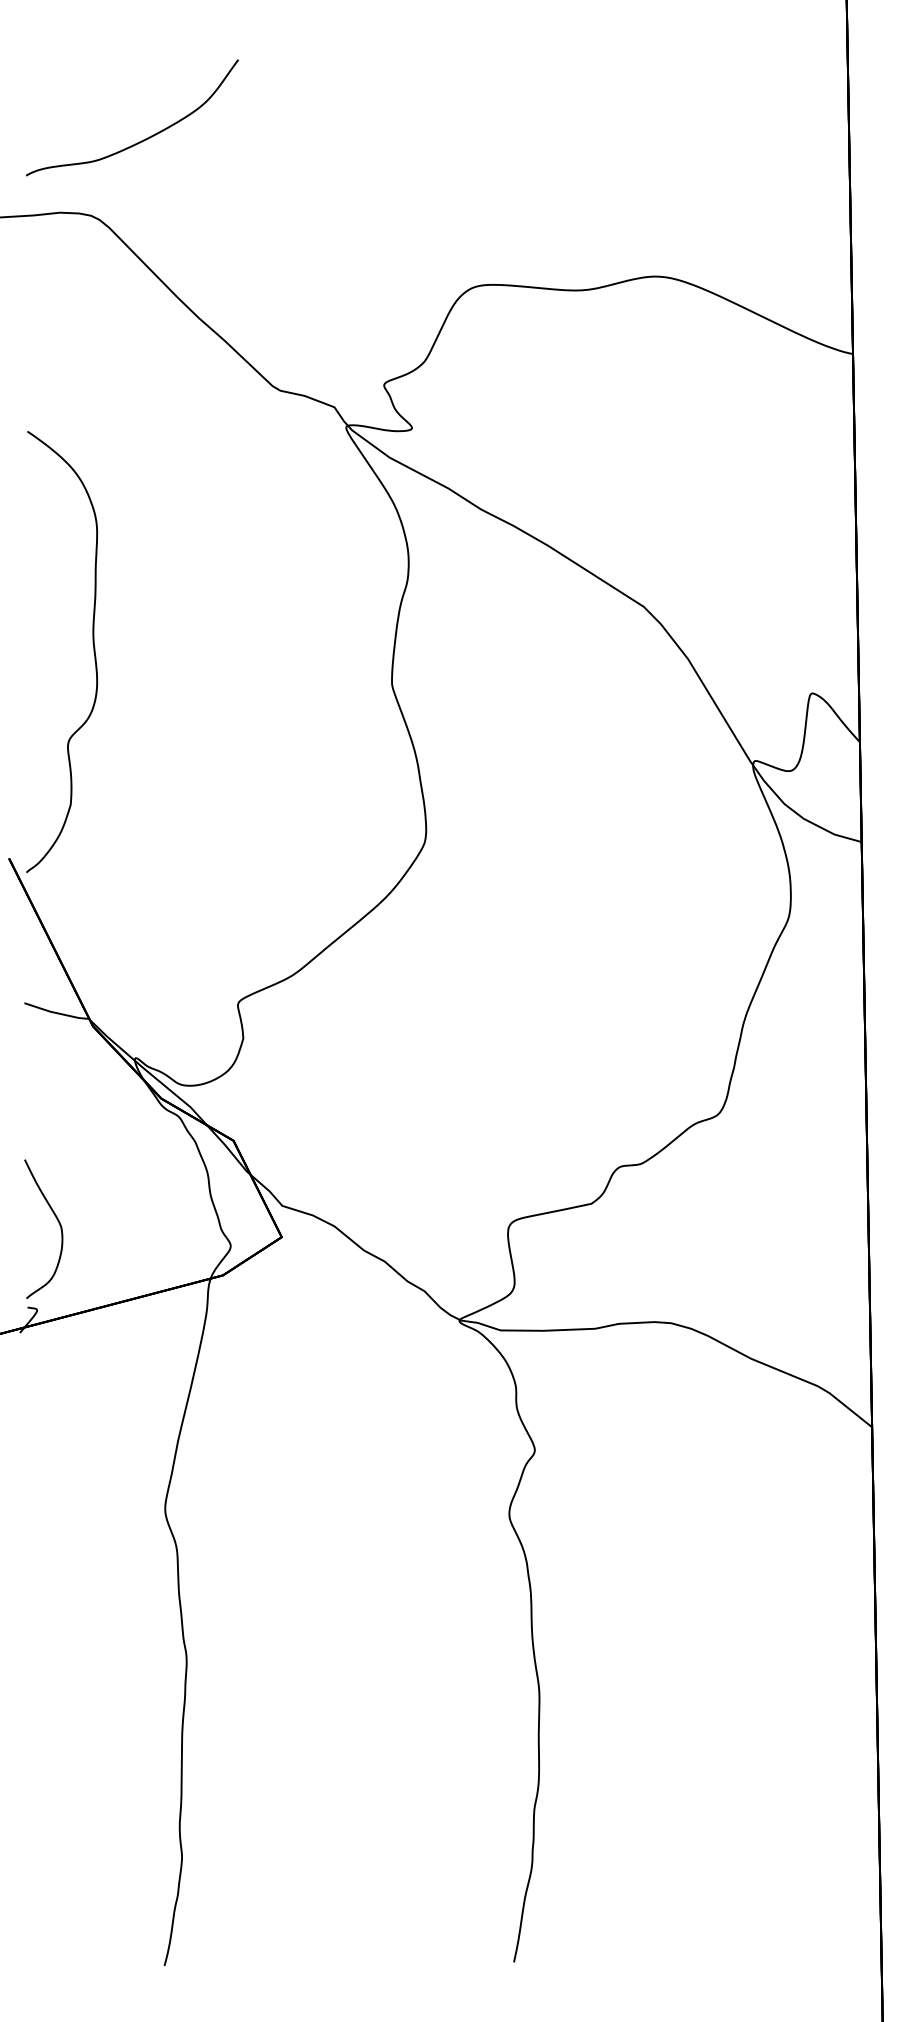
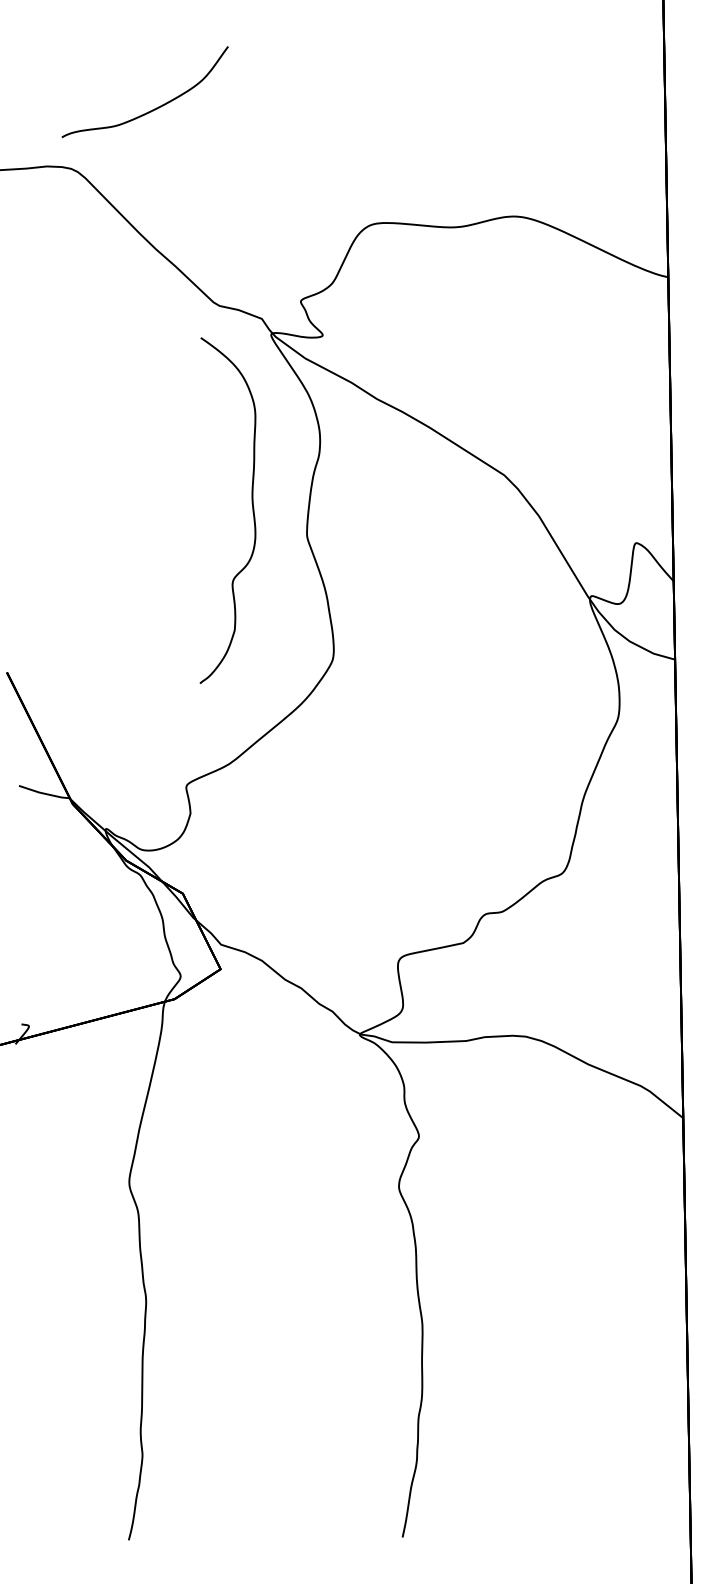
curve: (143, 139) -> (153, 109), moved
curve: (93, 652) -> (252, 511), moved
curve: (57, 1221) -> (44, 956), removed

